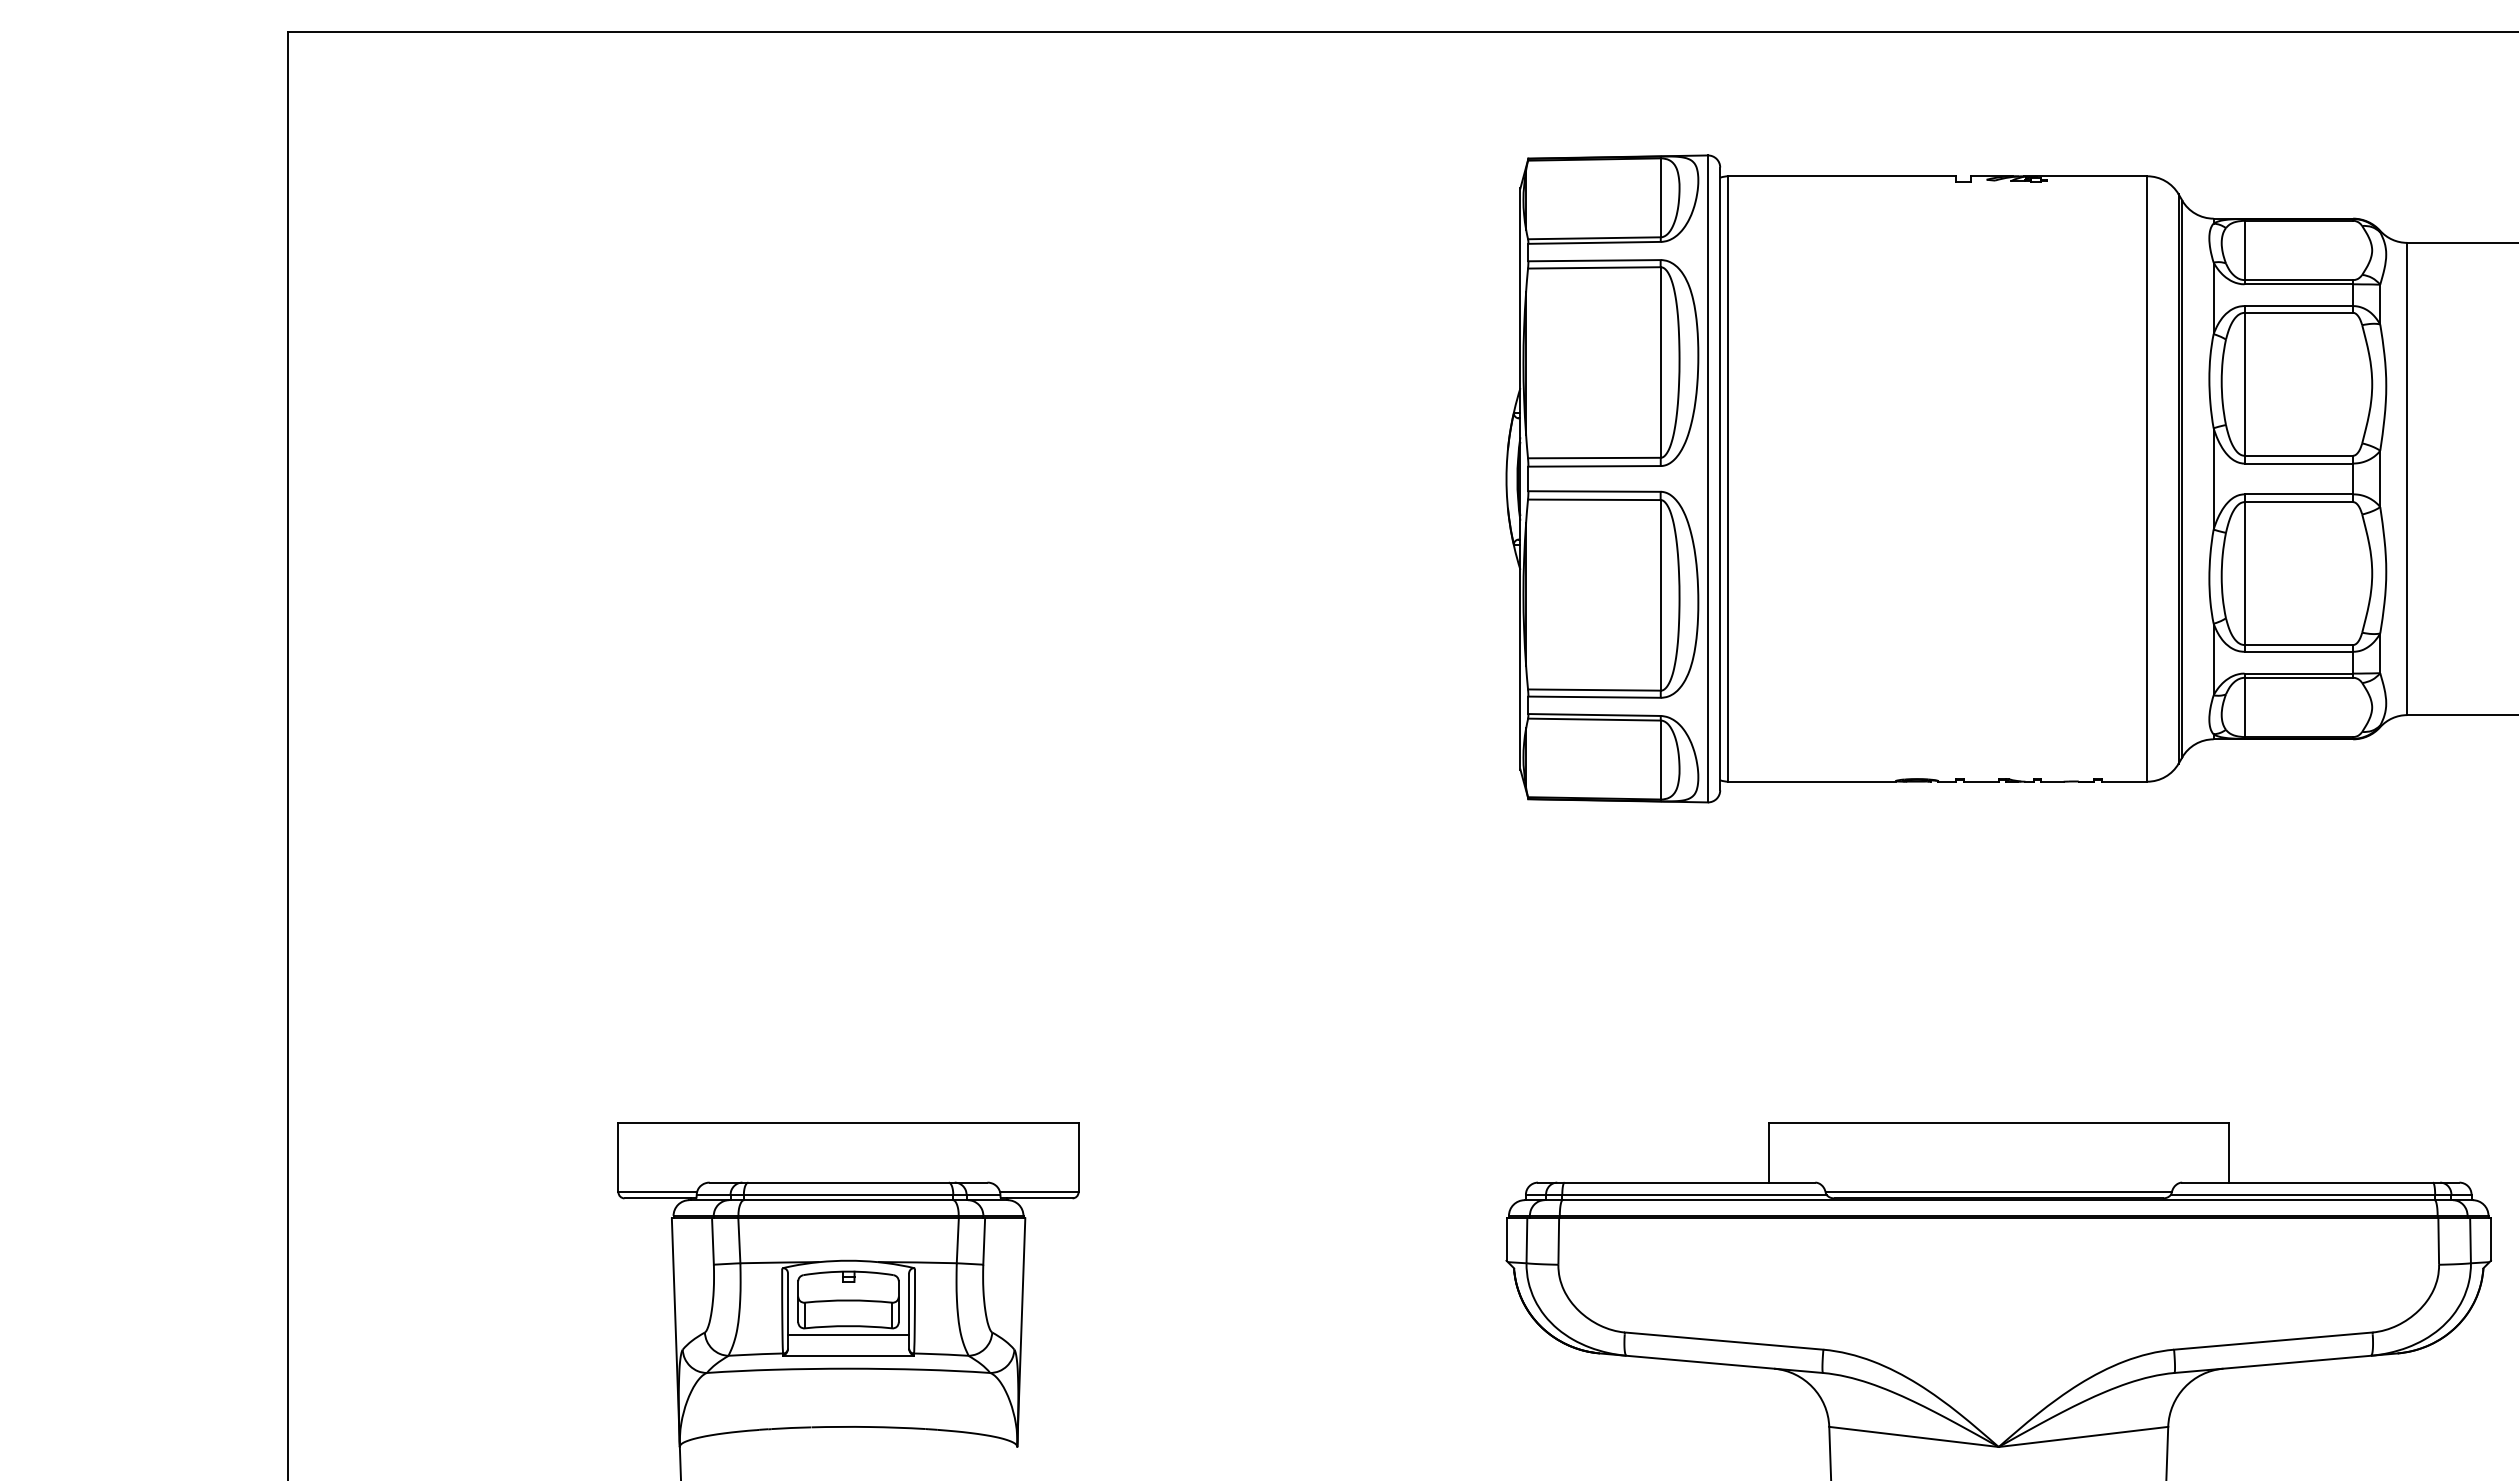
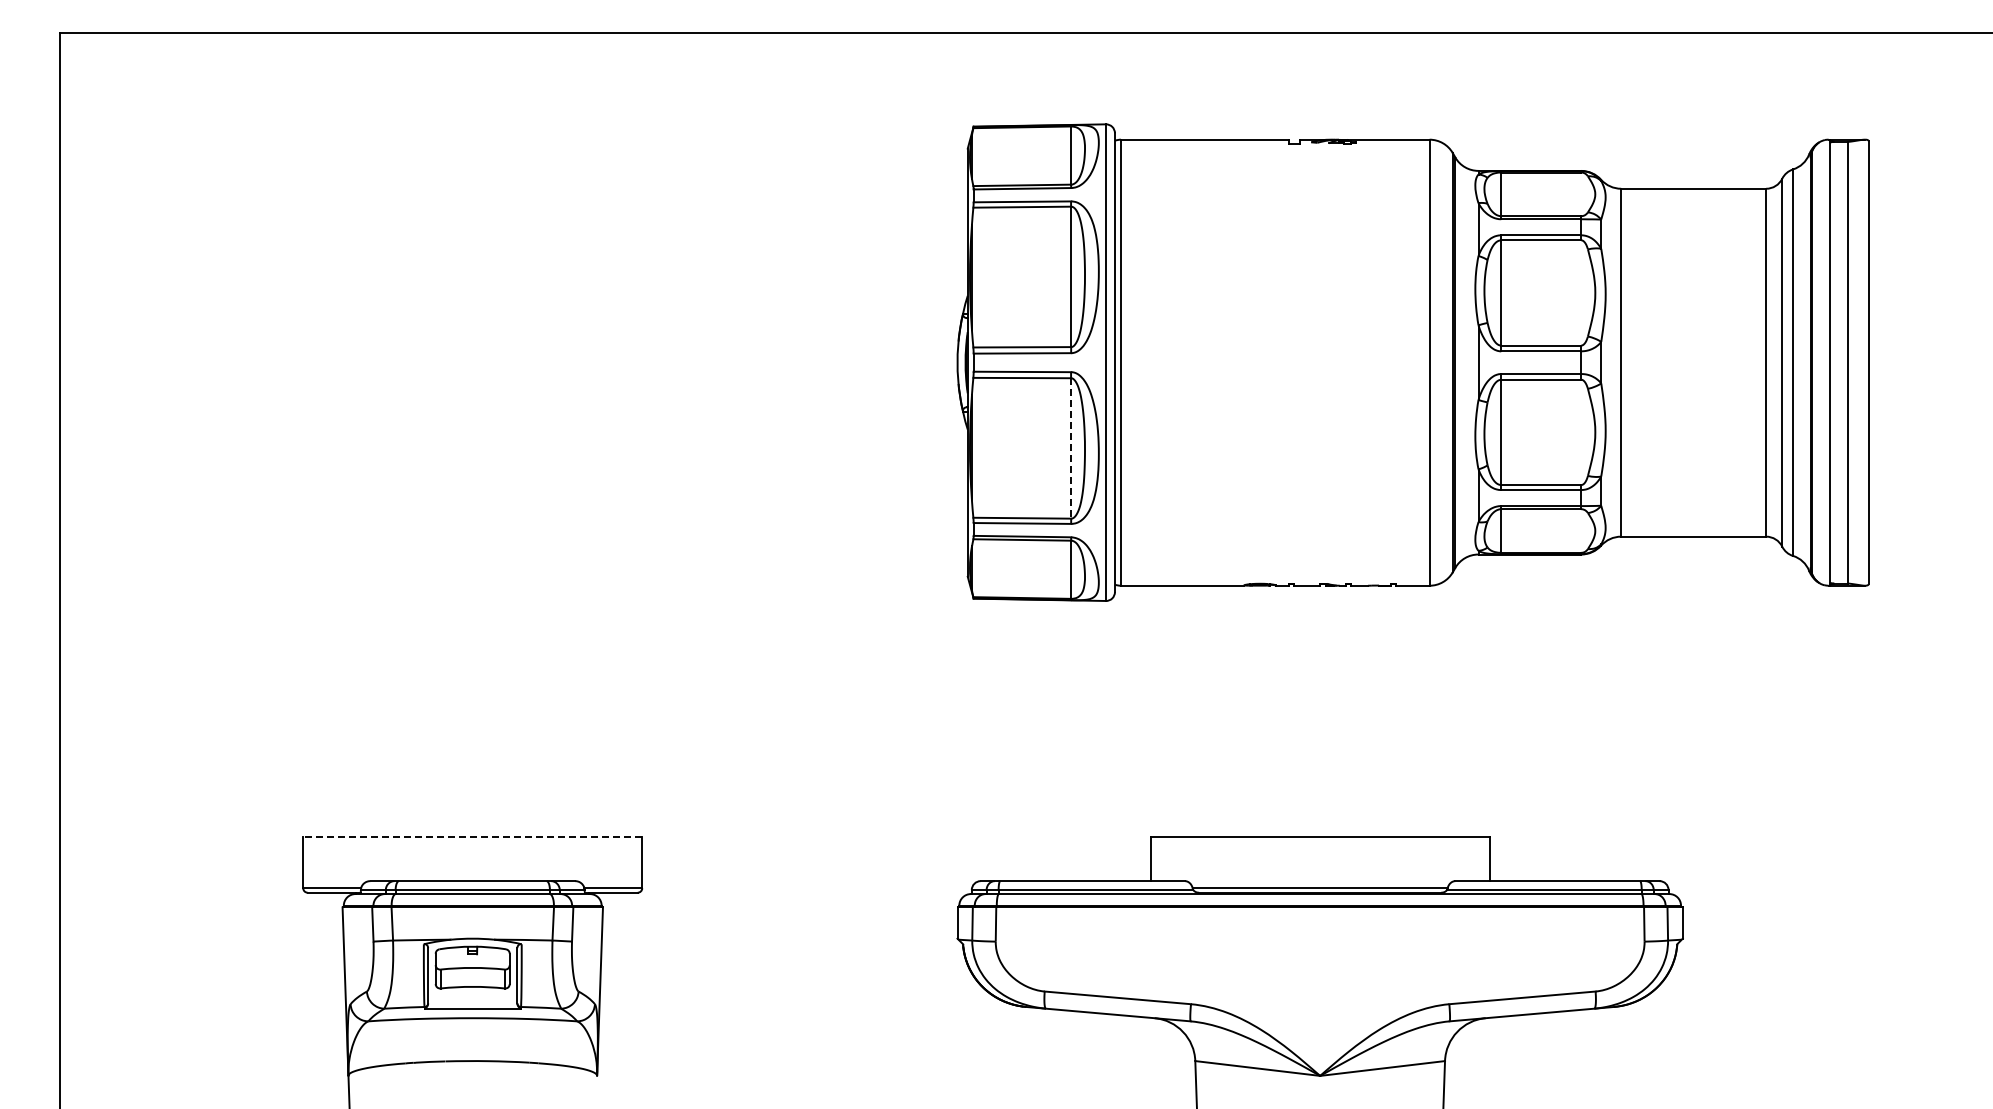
line: (1661, 595) -> (1071, 448), solid -> dashed
line: (848, 1123) -> (472, 837), solid -> dashed
line: (848, 1335) -> (472, 993), removed

